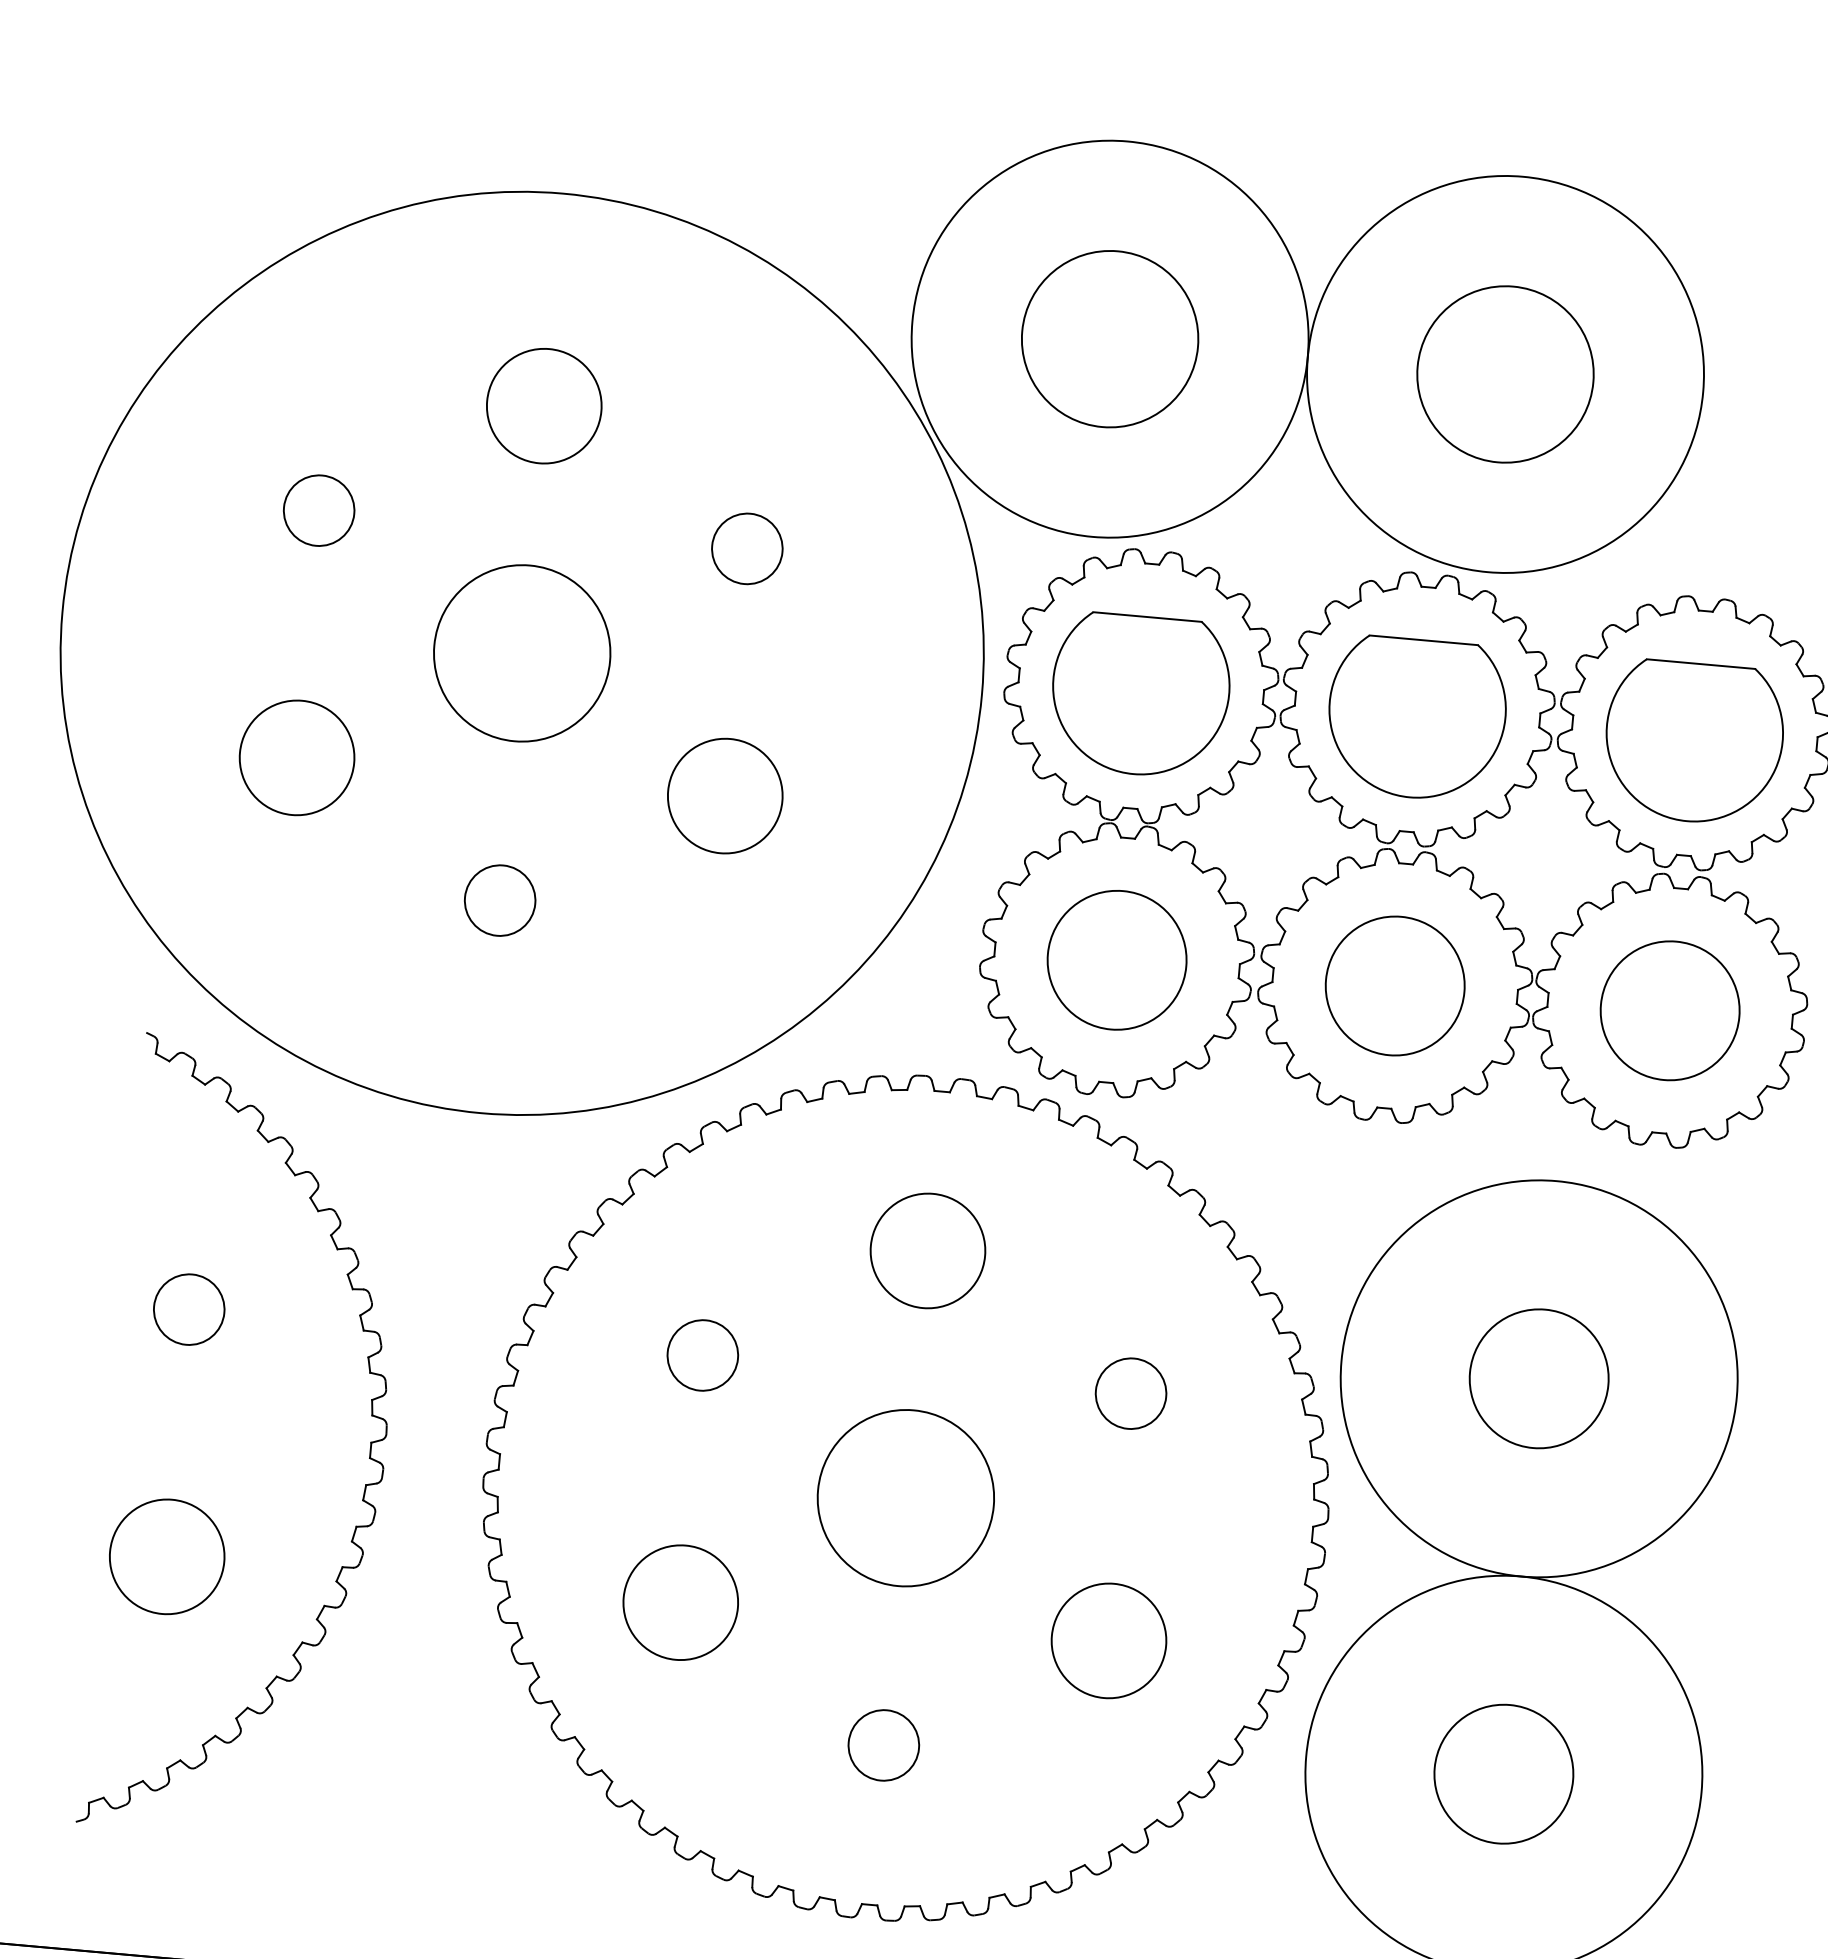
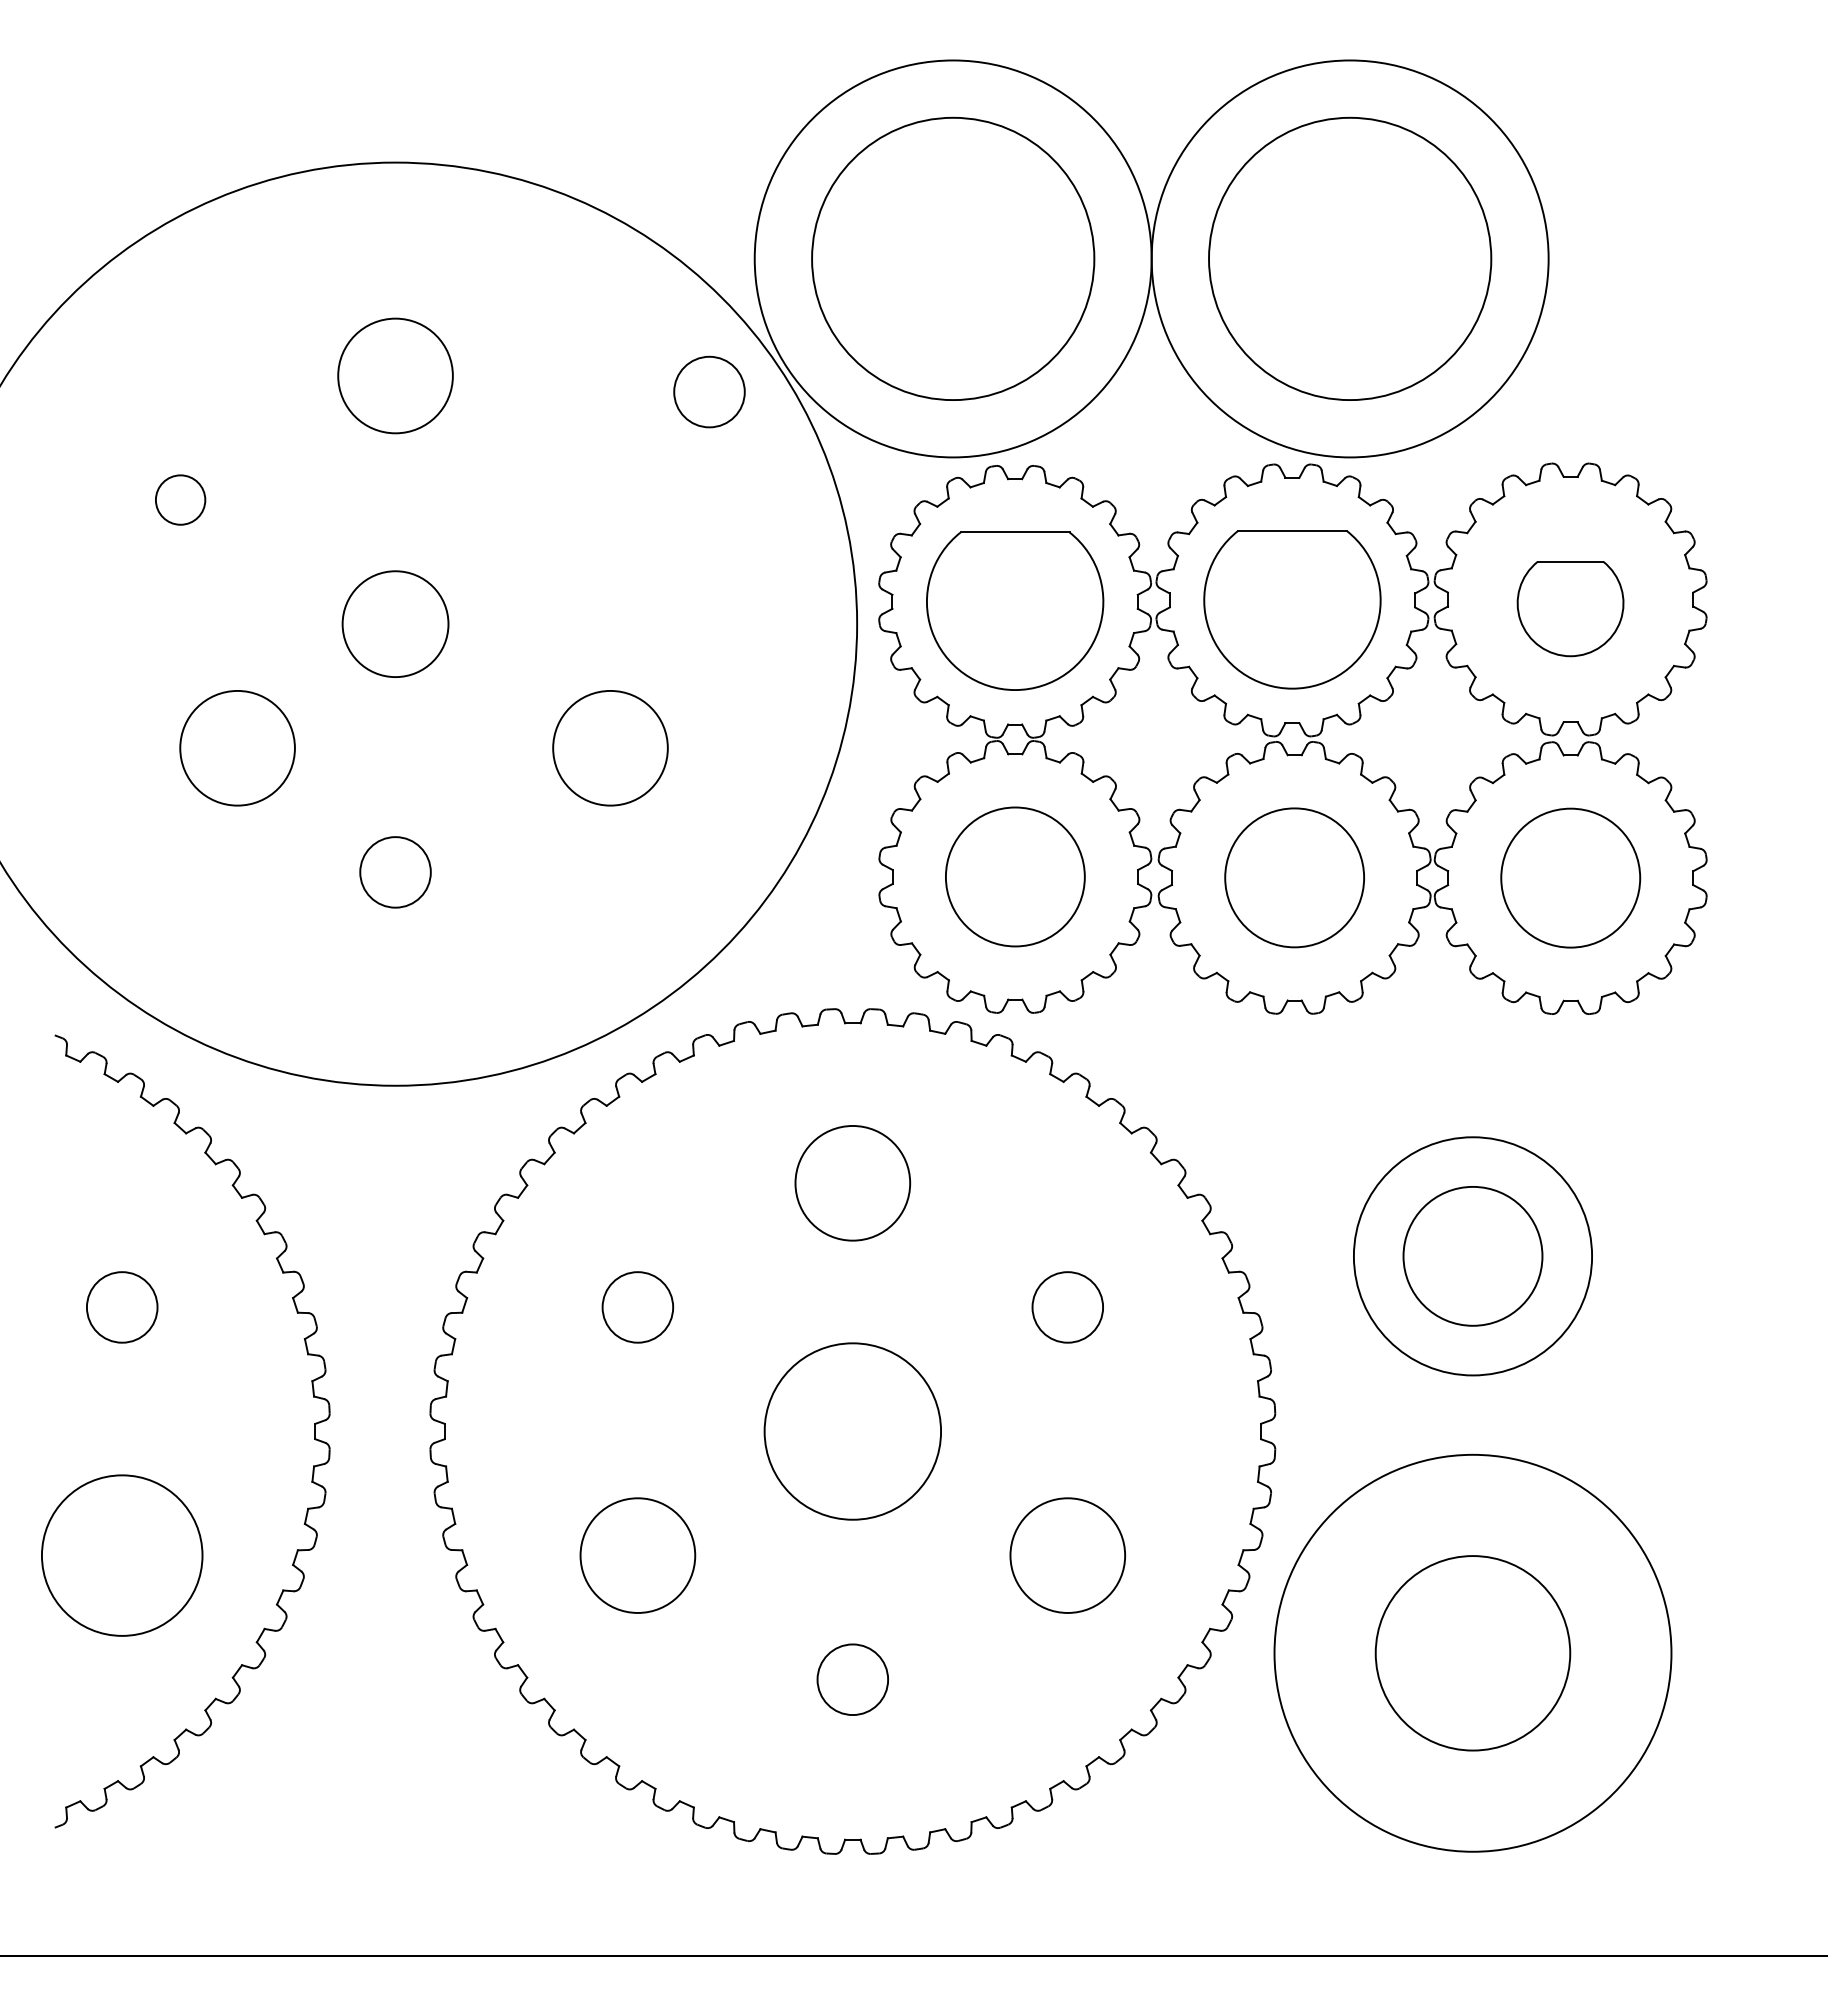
circle: (1110, 338) -> (953, 258), size x1.6
circle: (1504, 373) -> (1349, 258), size x1.6
circle: (319, 510) -> (180, 499), size x0.7
circle: (747, 548) -> (709, 391), moved
circle: (522, 652) -> (395, 623), size x0.6
part: (1693, 742) -> (1570, 608), size x0.6
circle: (296, 758) -> (237, 748), moved
circle: (1538, 1377) -> (1472, 1255), size x0.6
circle: (166, 1556) -> (121, 1555), size x1.4
circle: (1503, 1773) -> (1472, 1652), size x1.4

